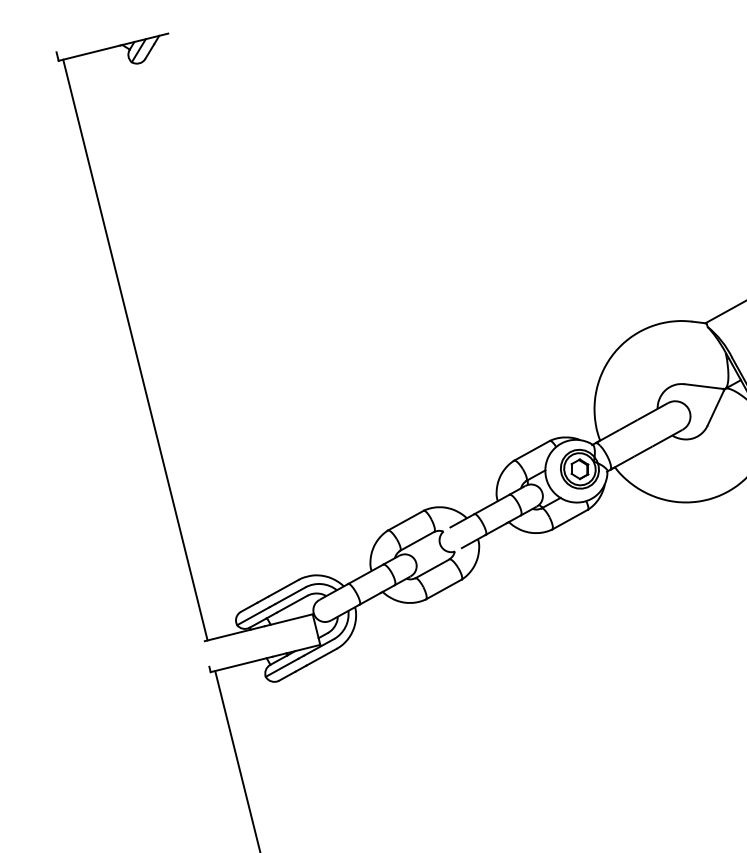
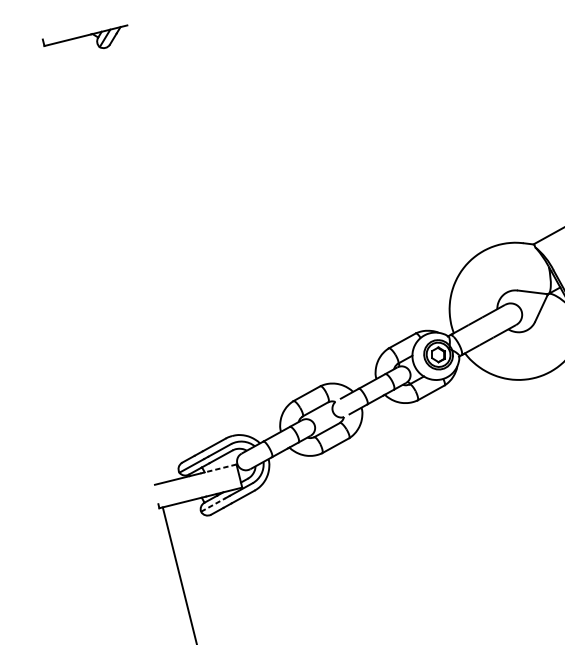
line: (135, 349) -> (102, 264), removed
line: (288, 620) -> (218, 469), solid -> dashed
line: (282, 667) -> (213, 504), solid -> dashed

